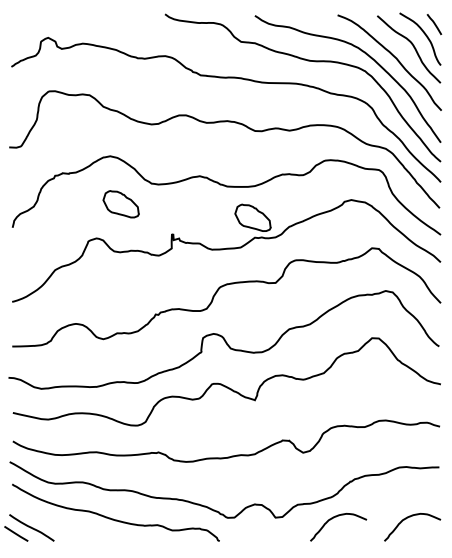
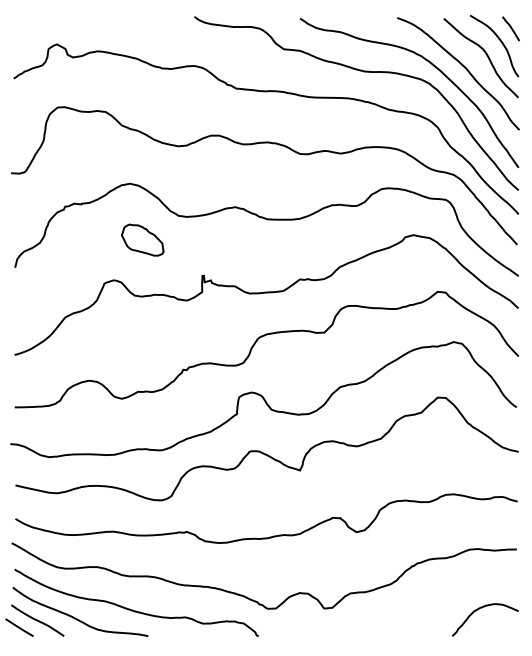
part: (252, 217) -> (297, 255), removed
curve: (336, 517) -> (395, 608), removed
curve: (65, 526) -> (77, 618), added

